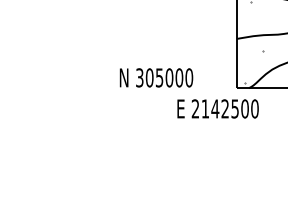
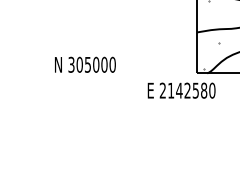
text: (156, 77) -> (85, 64), moved
text: (245, 108) -> (204, 90), 2142500 -> 2142580

